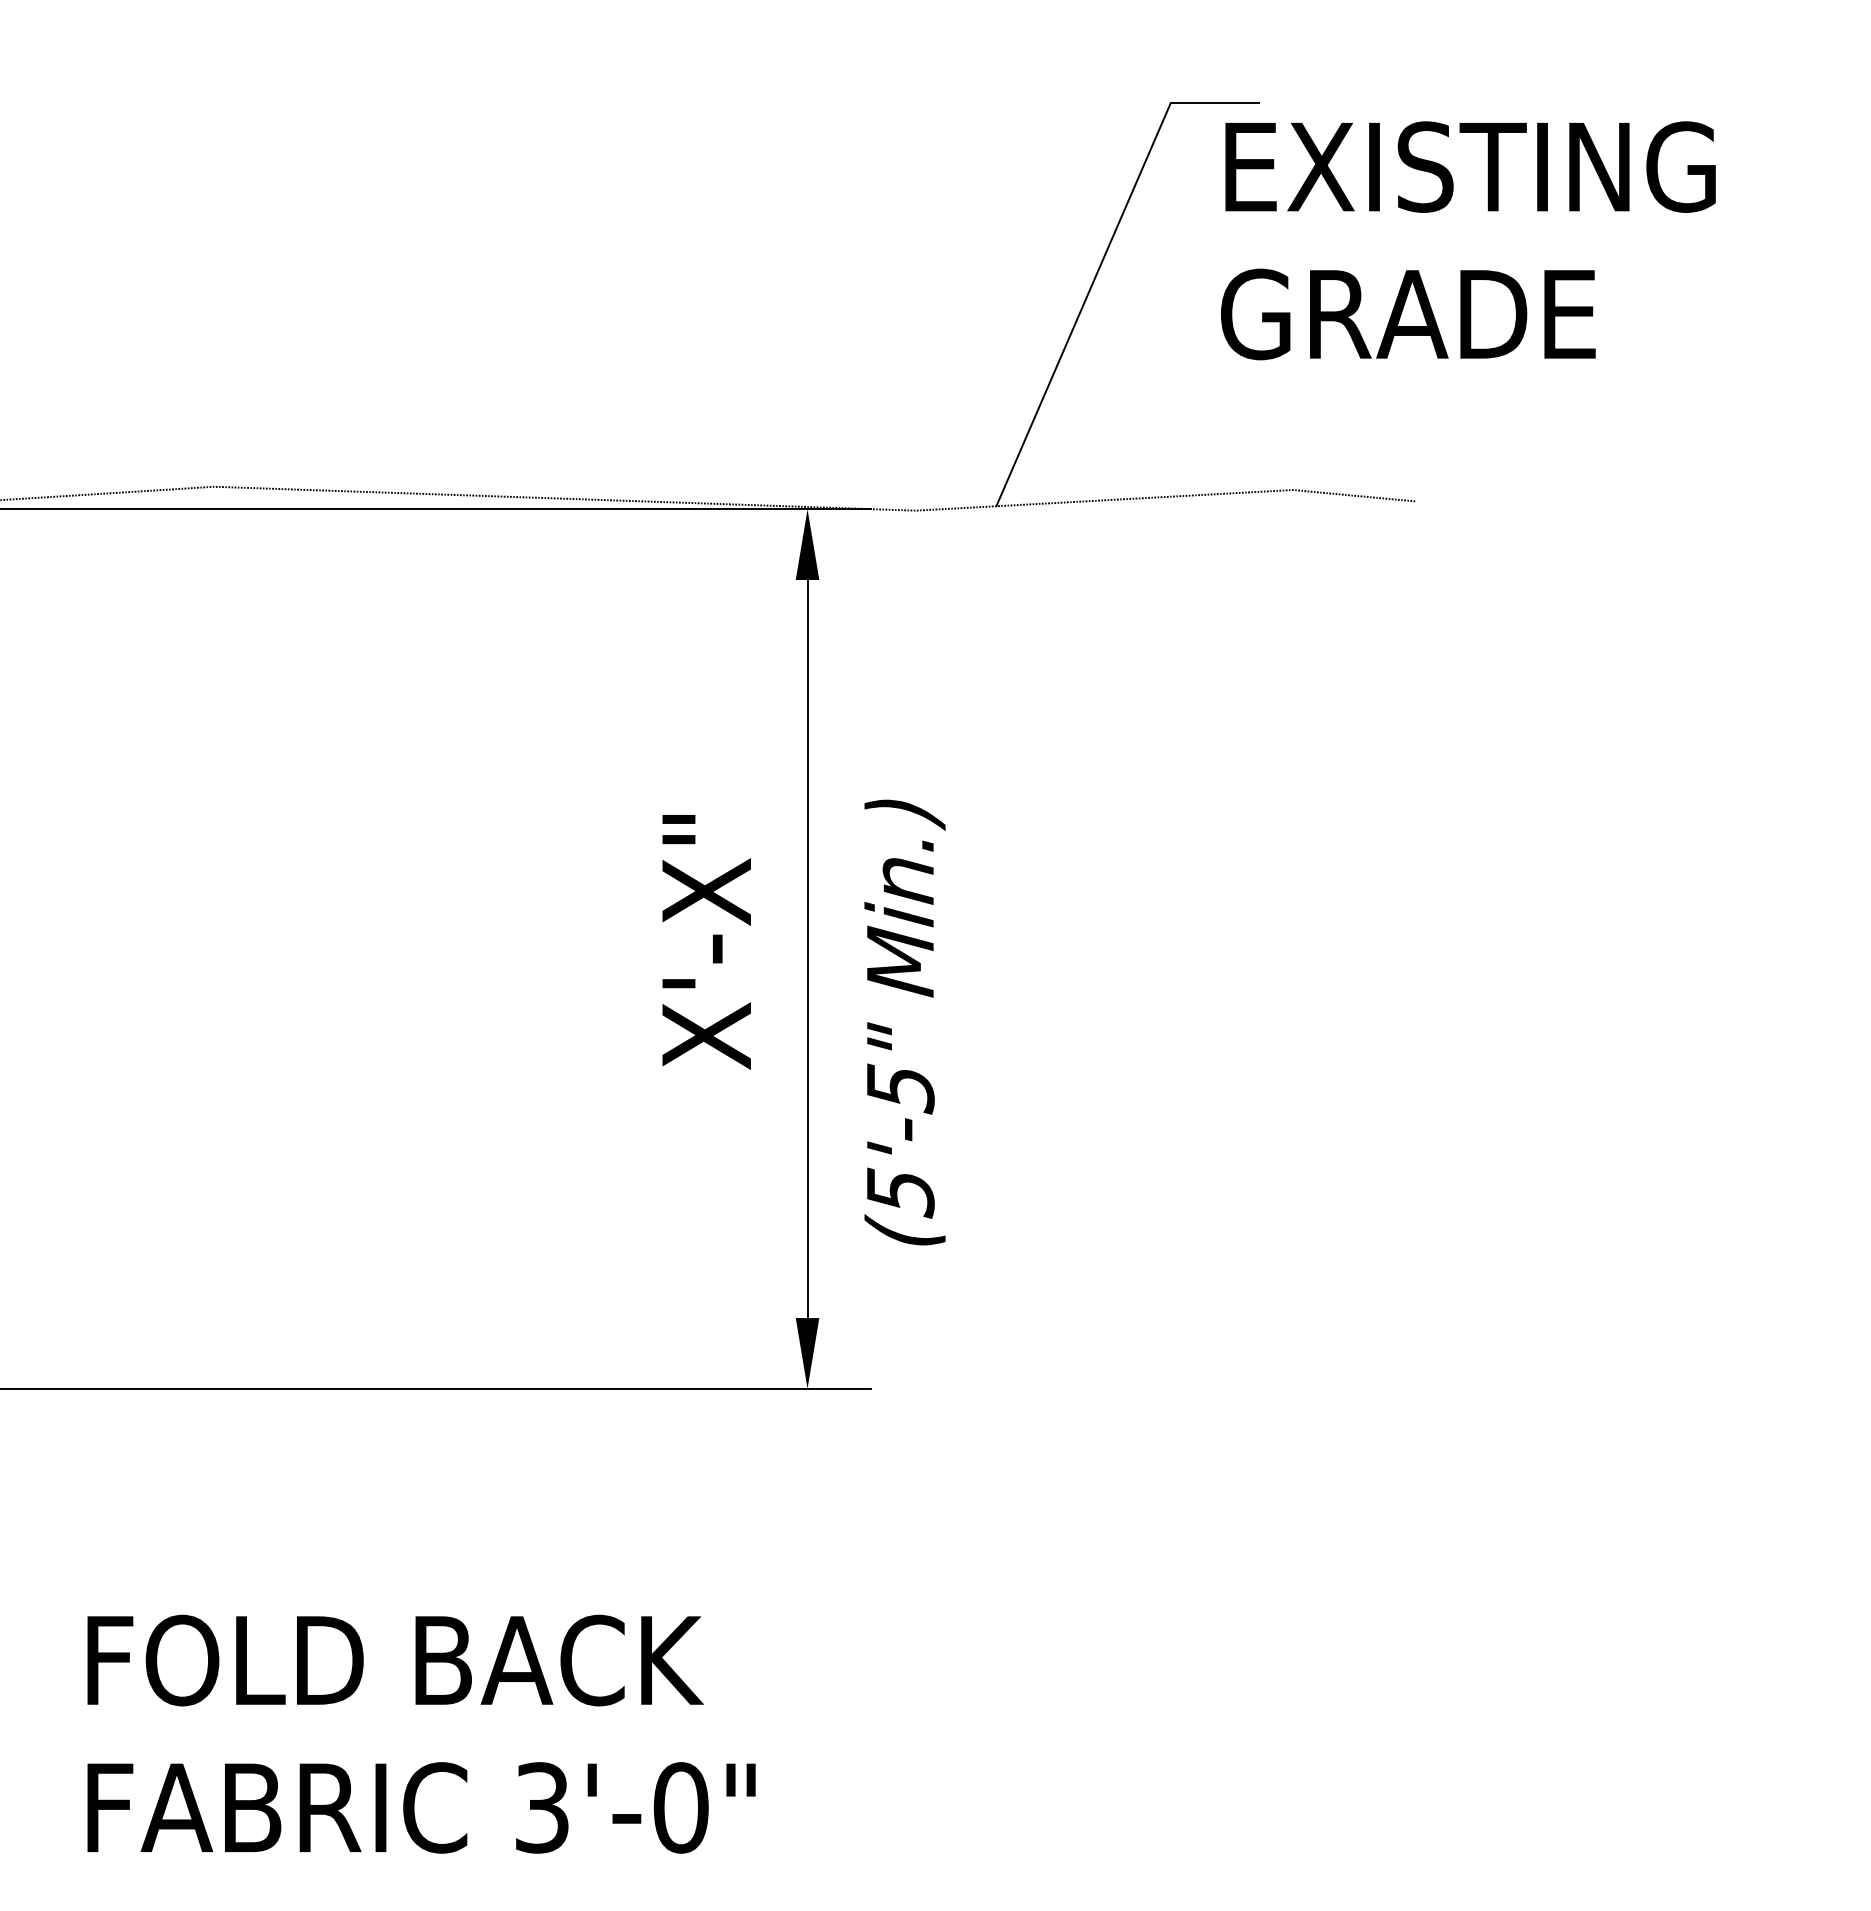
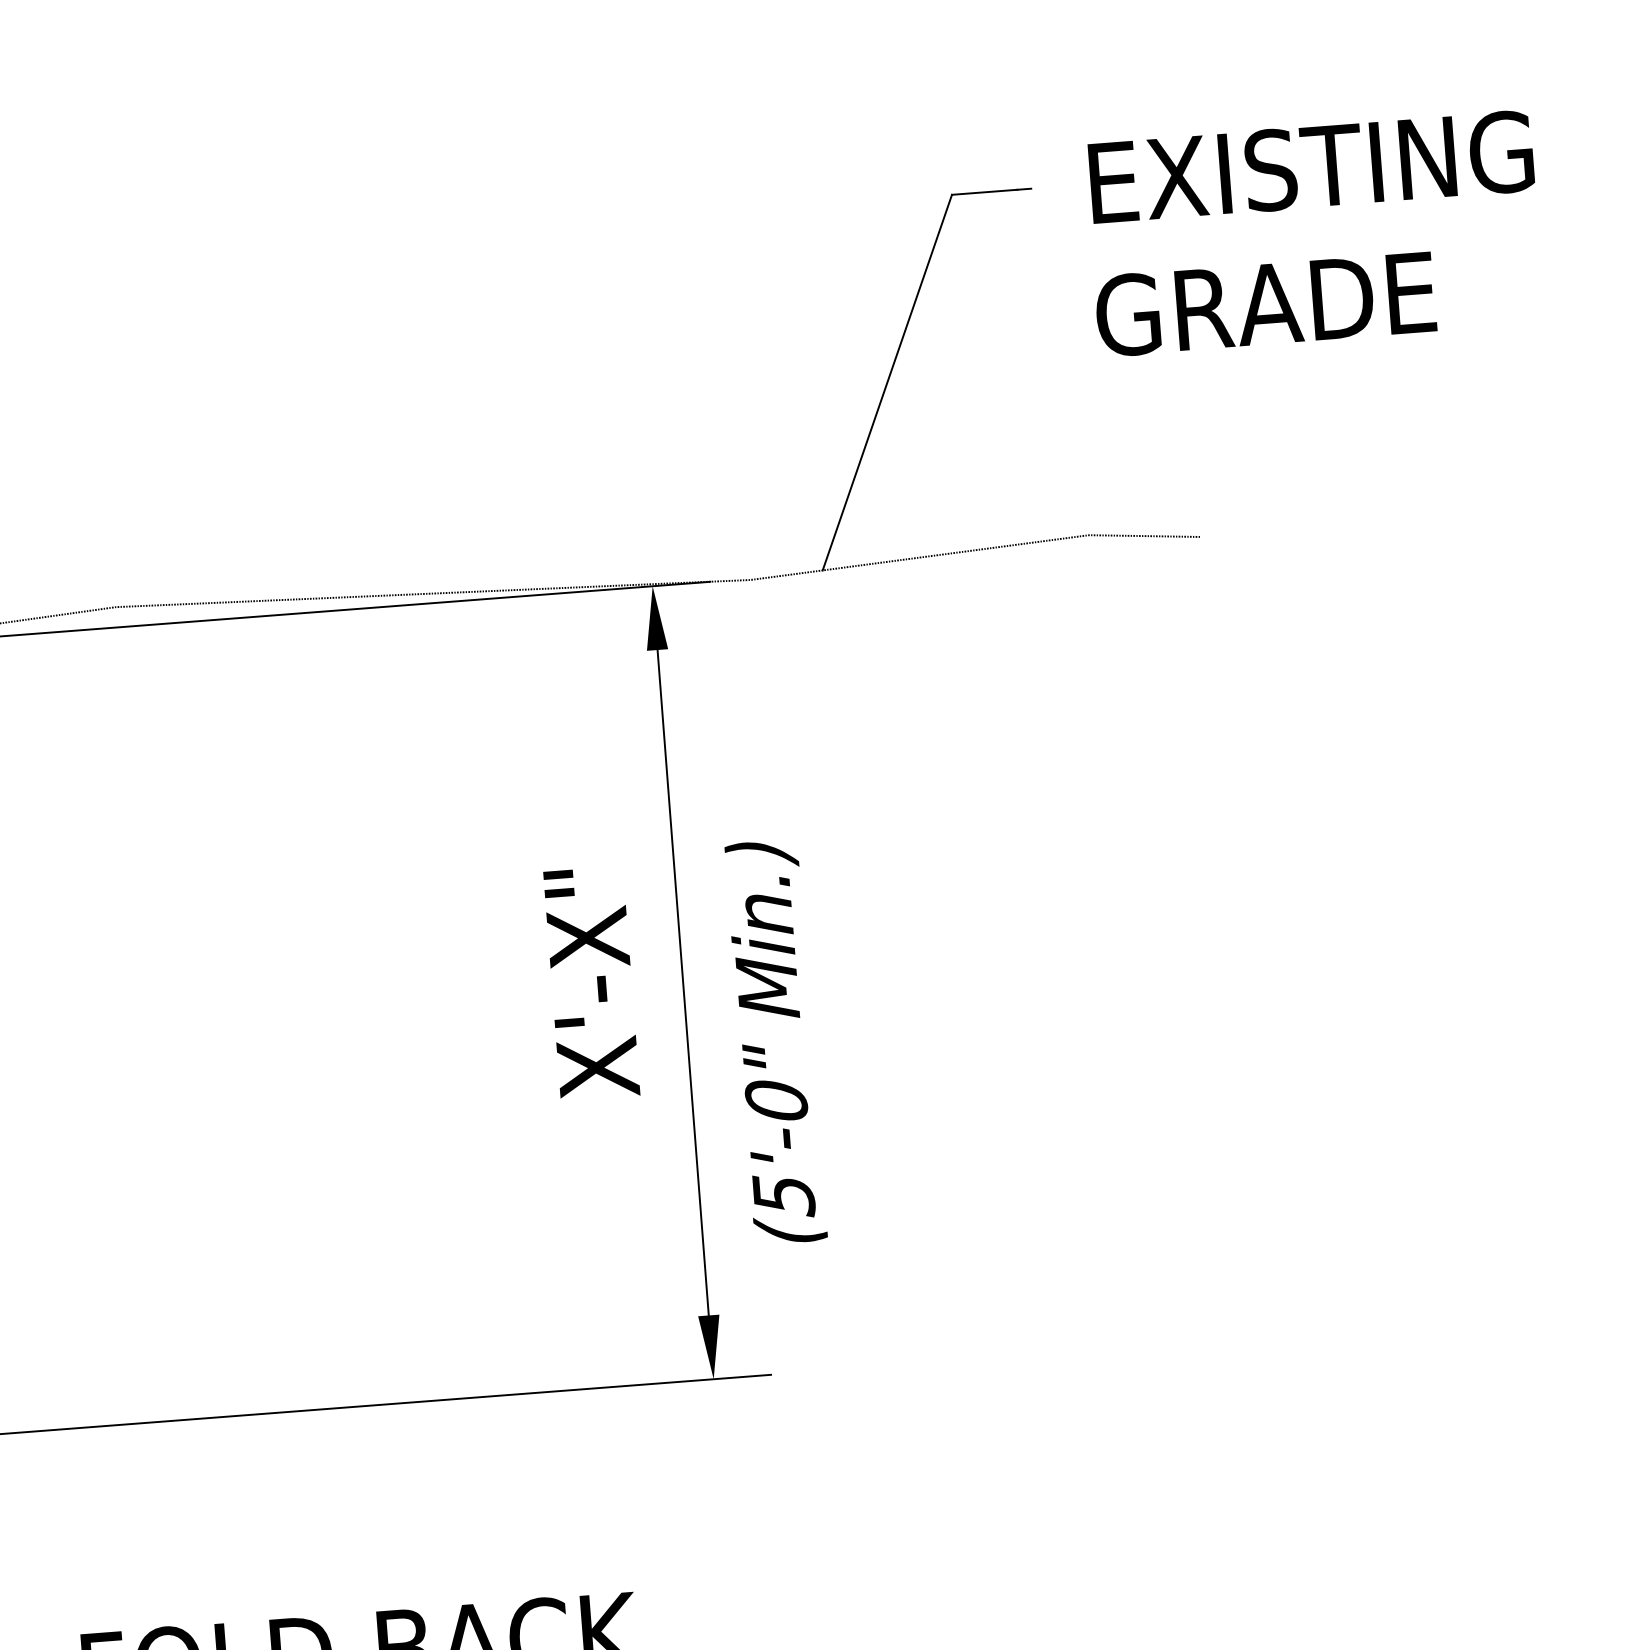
text: (1468, 240) -> (1314, 233), moved
text: (900, 1088) -> (776, 1102), (5'-5" -> (5'-0"

